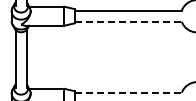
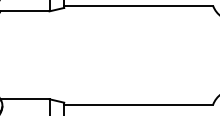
line: (128, 21) -> (138, 5), dashed -> solid
line: (128, 92) -> (138, 104), dashed -> solid

